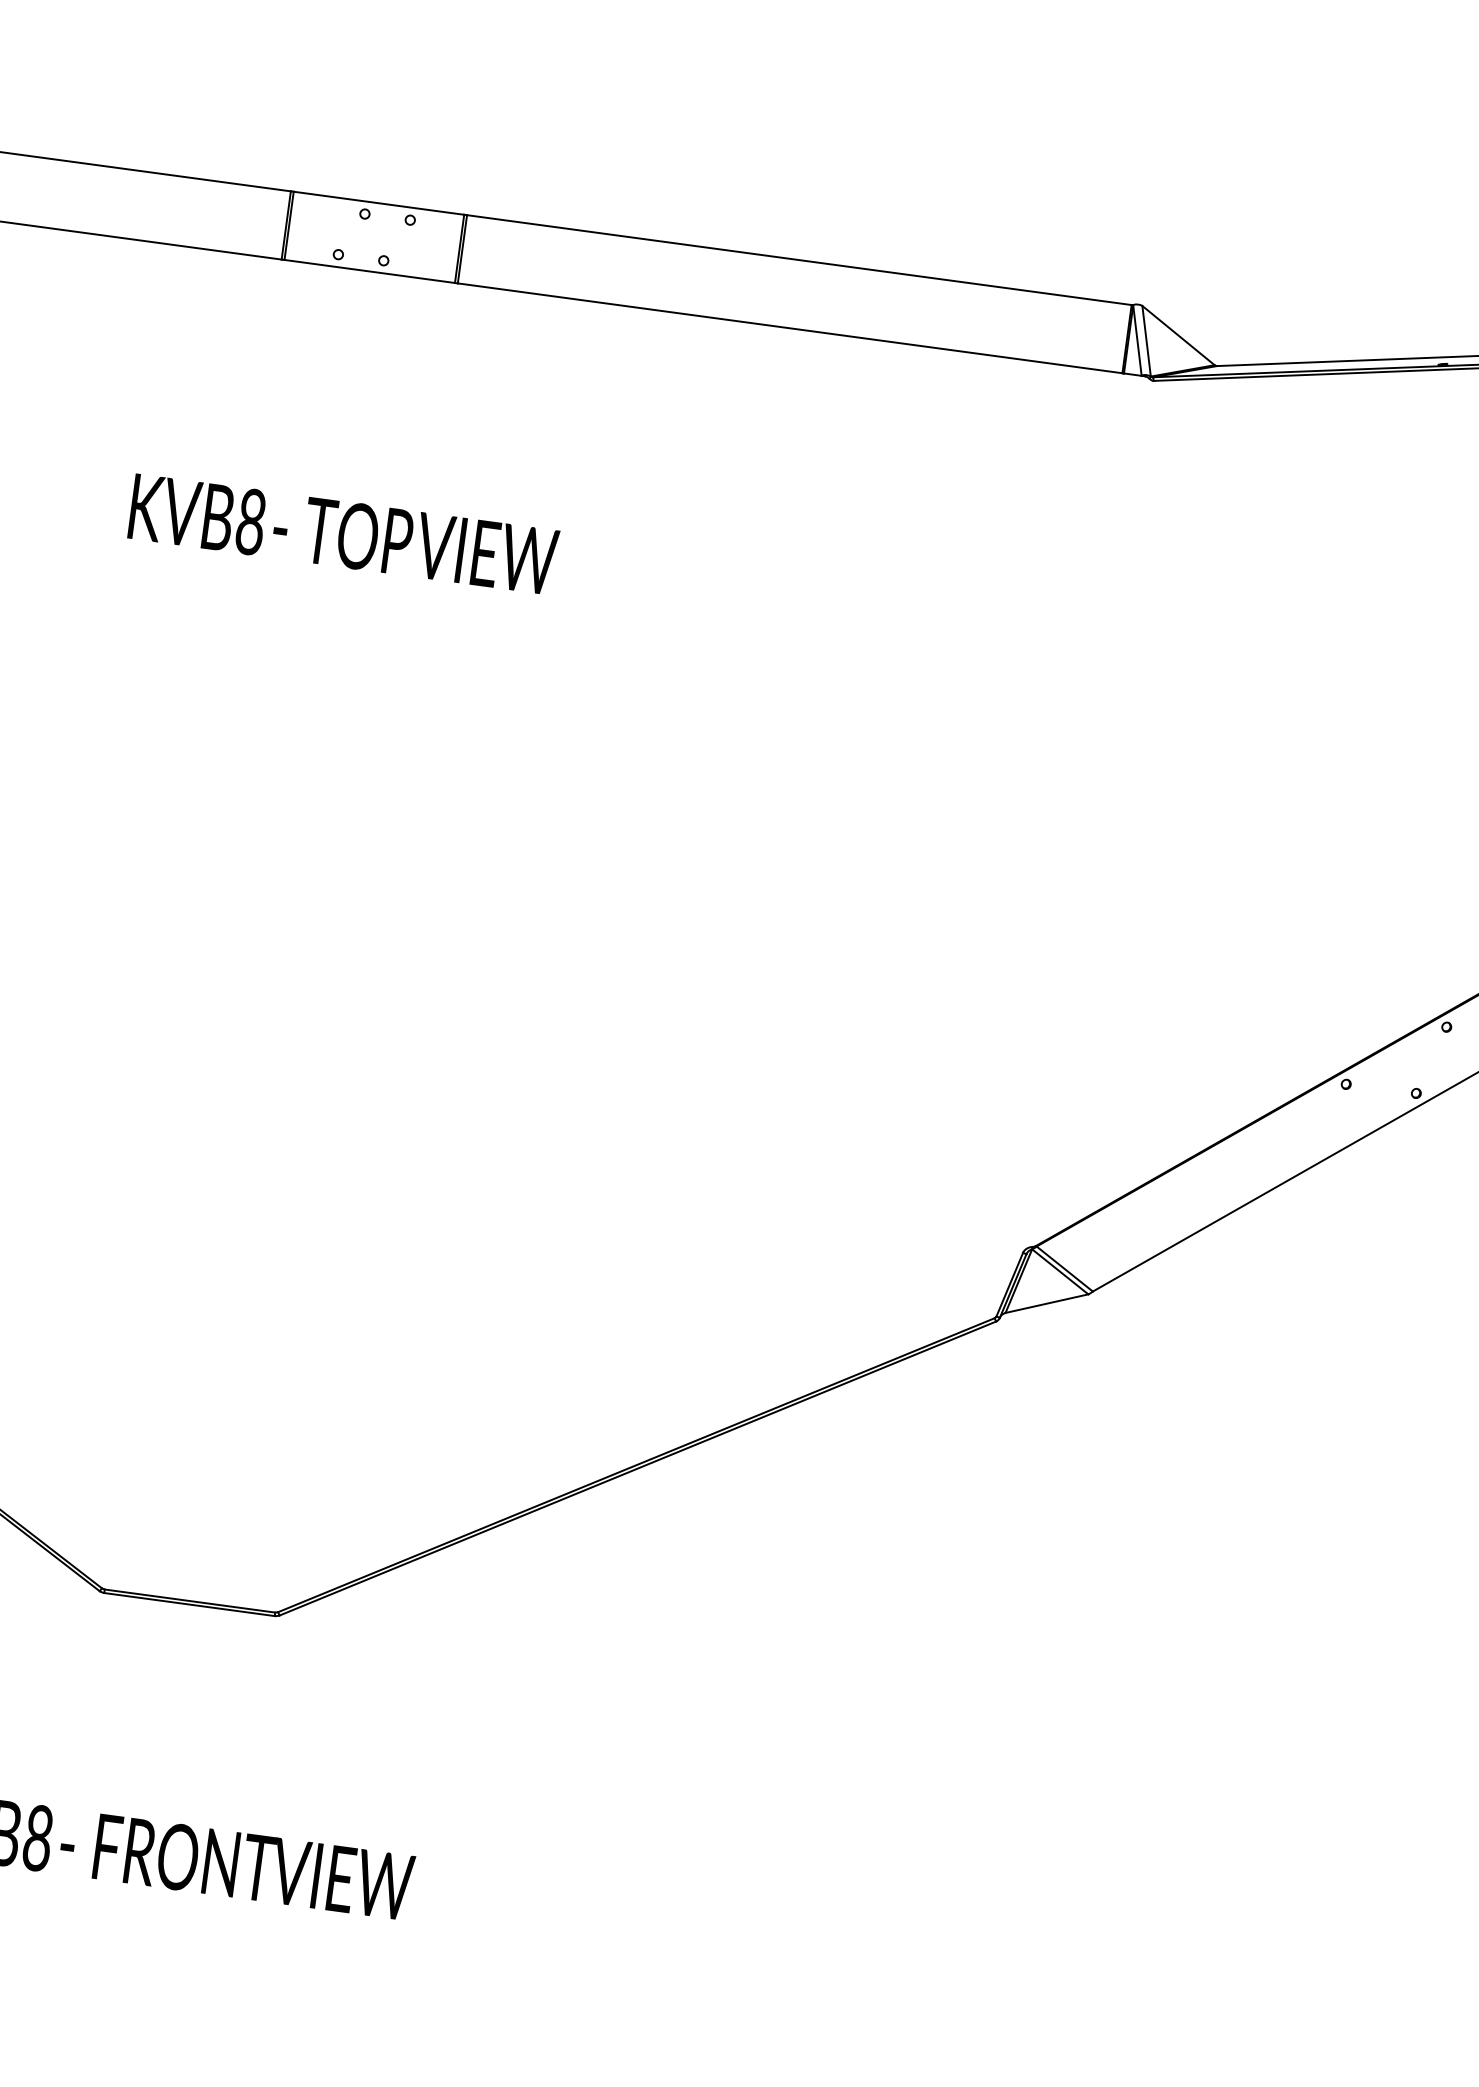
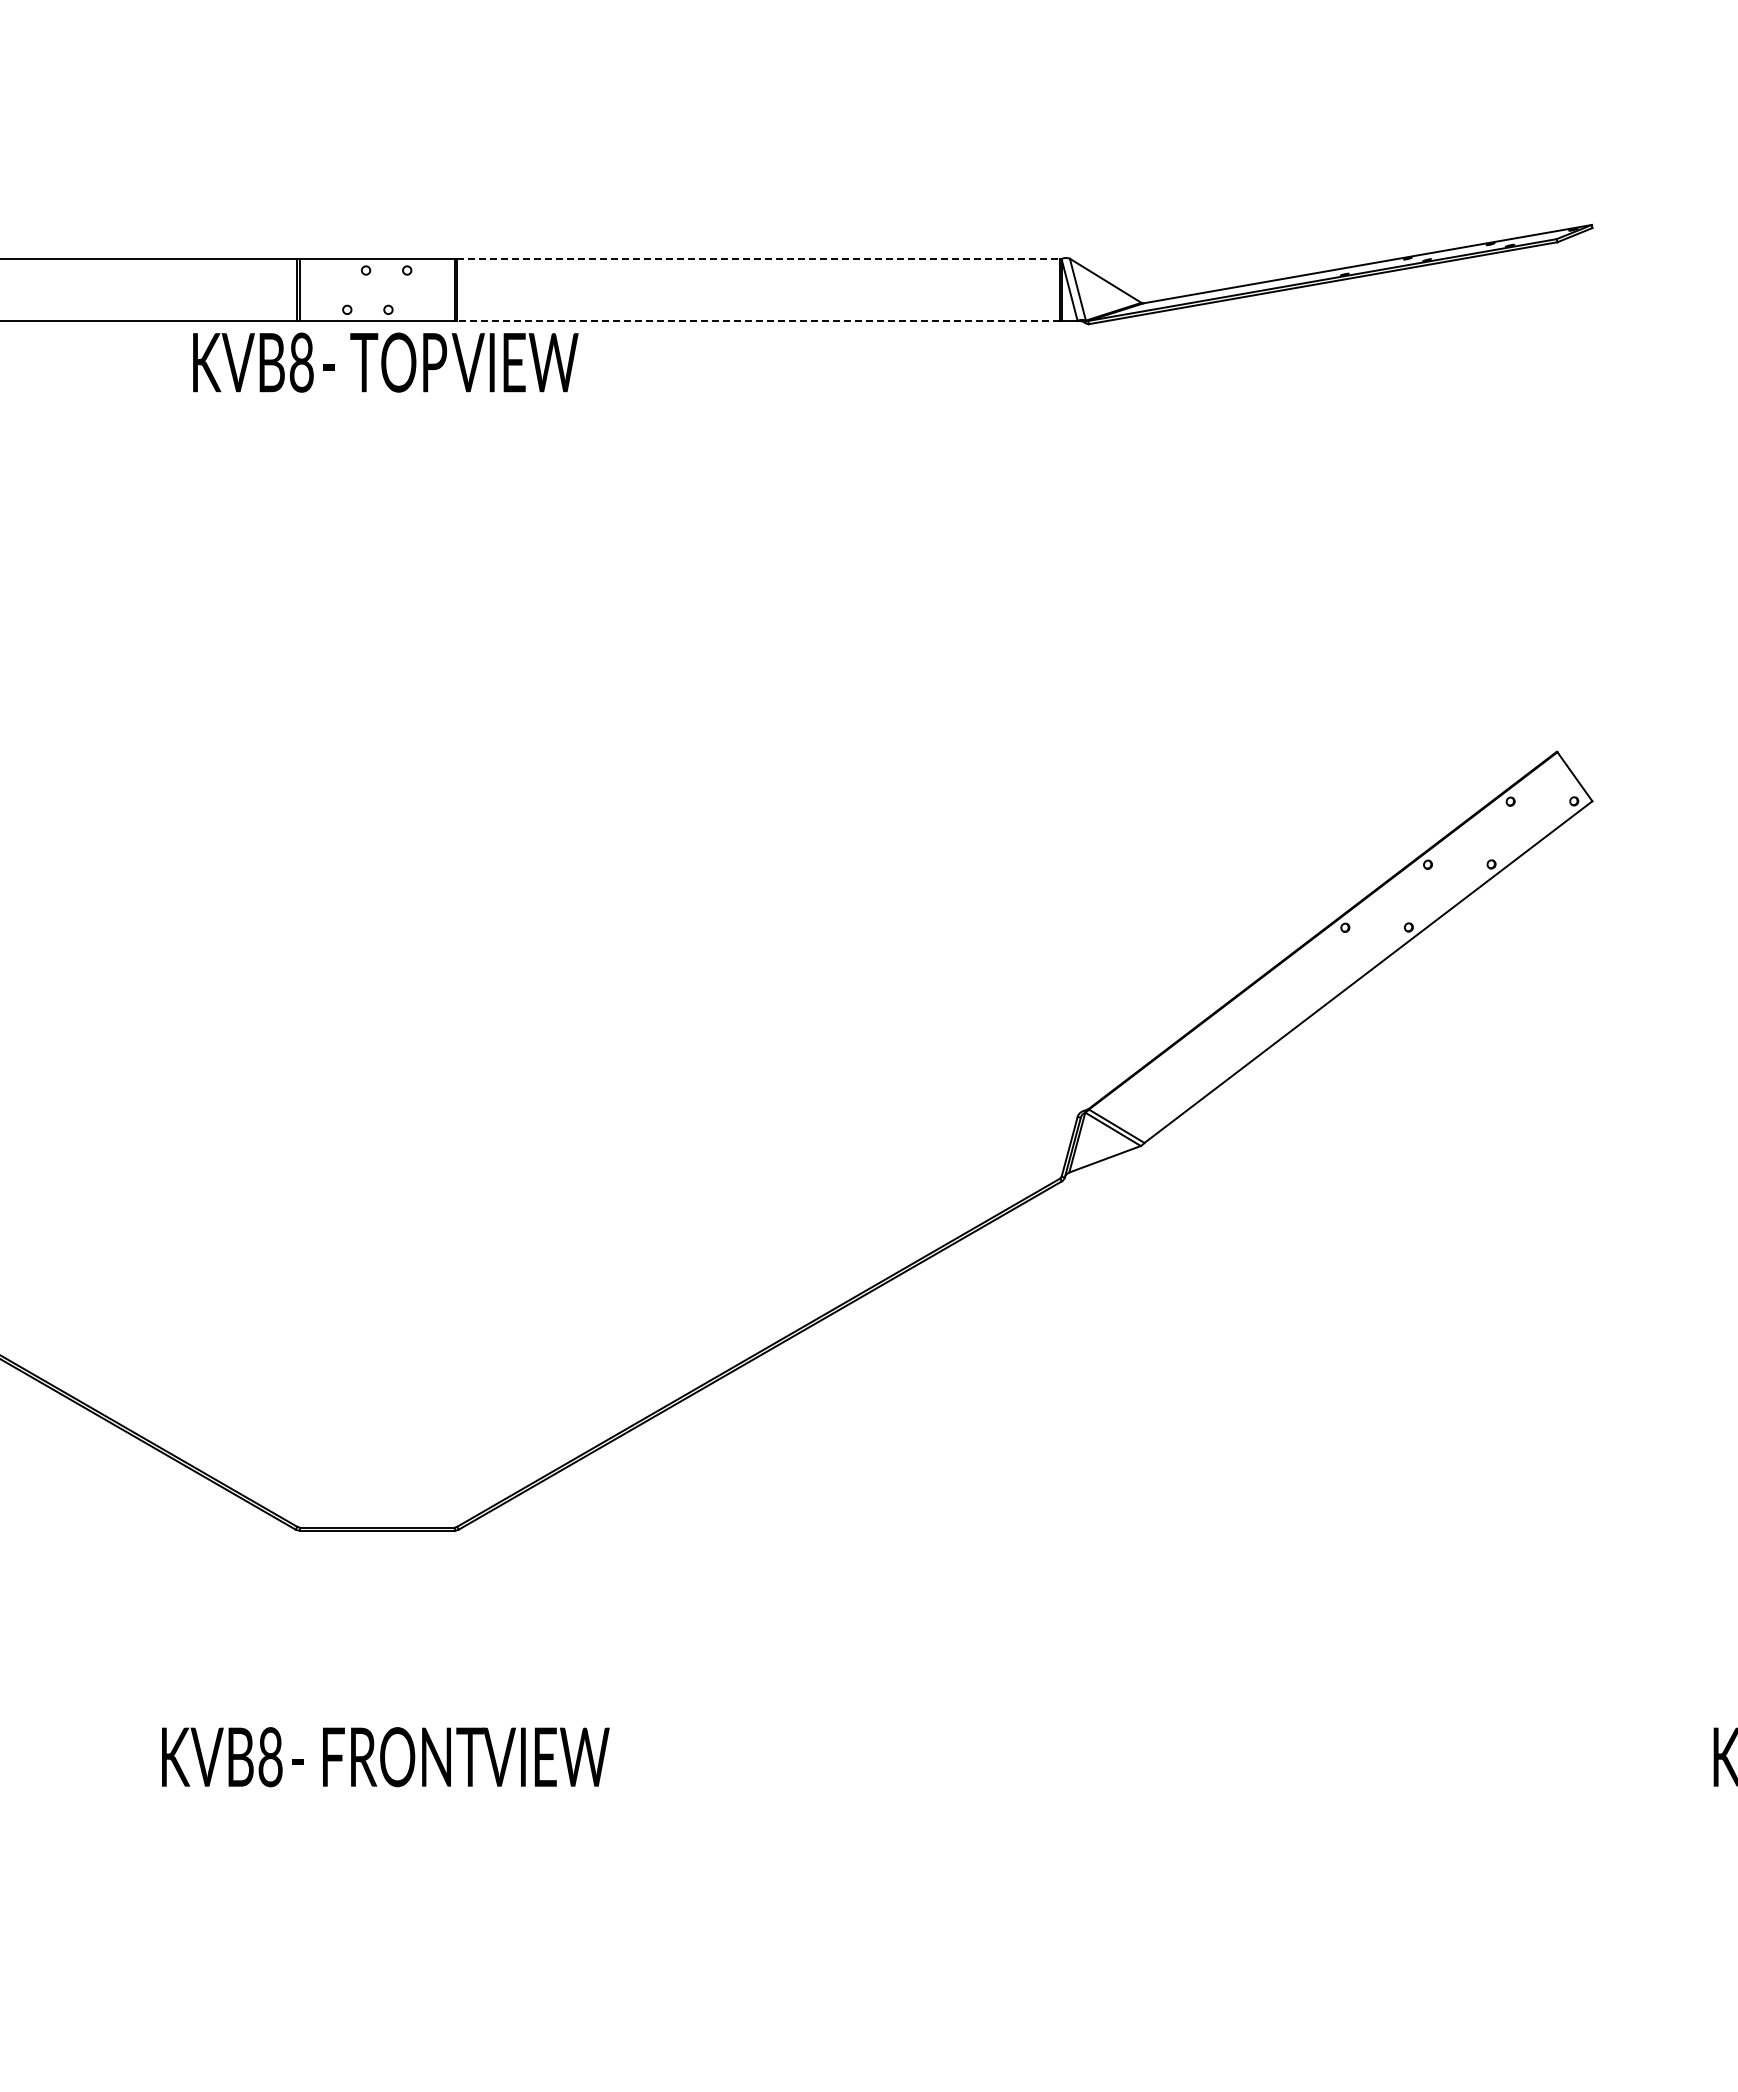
line: (799, 260) -> (758, 259), solid -> dashed
line: (789, 328) -> (758, 321), solid -> dashed
text: (343, 534) -> (385, 362), moved

